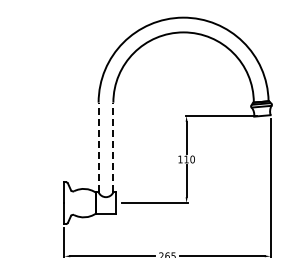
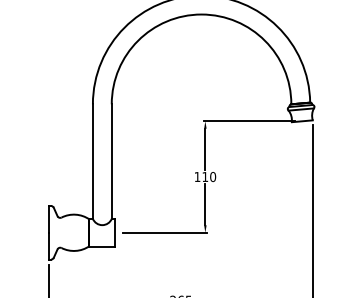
line: (98, 147) -> (92, 161), dashed -> solid
line: (113, 147) -> (111, 161), dashed -> solid

